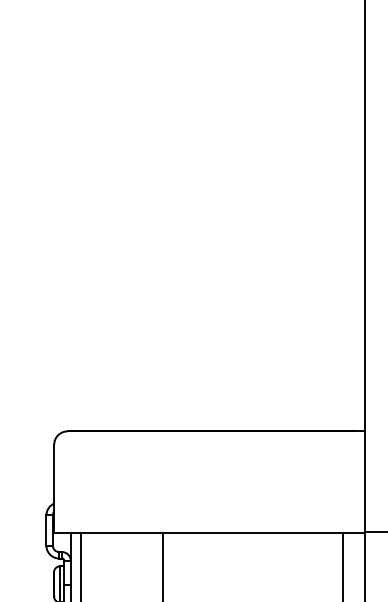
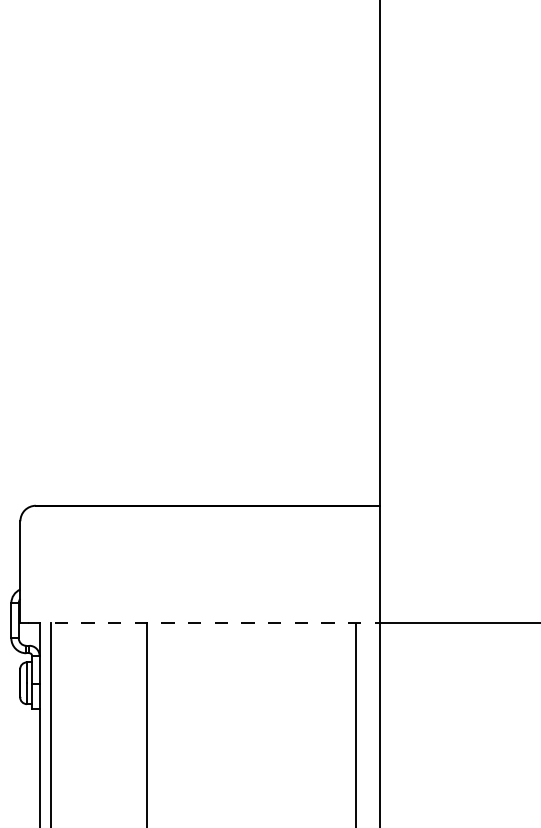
line: (212, 532) -> (204, 623), solid -> dashed

